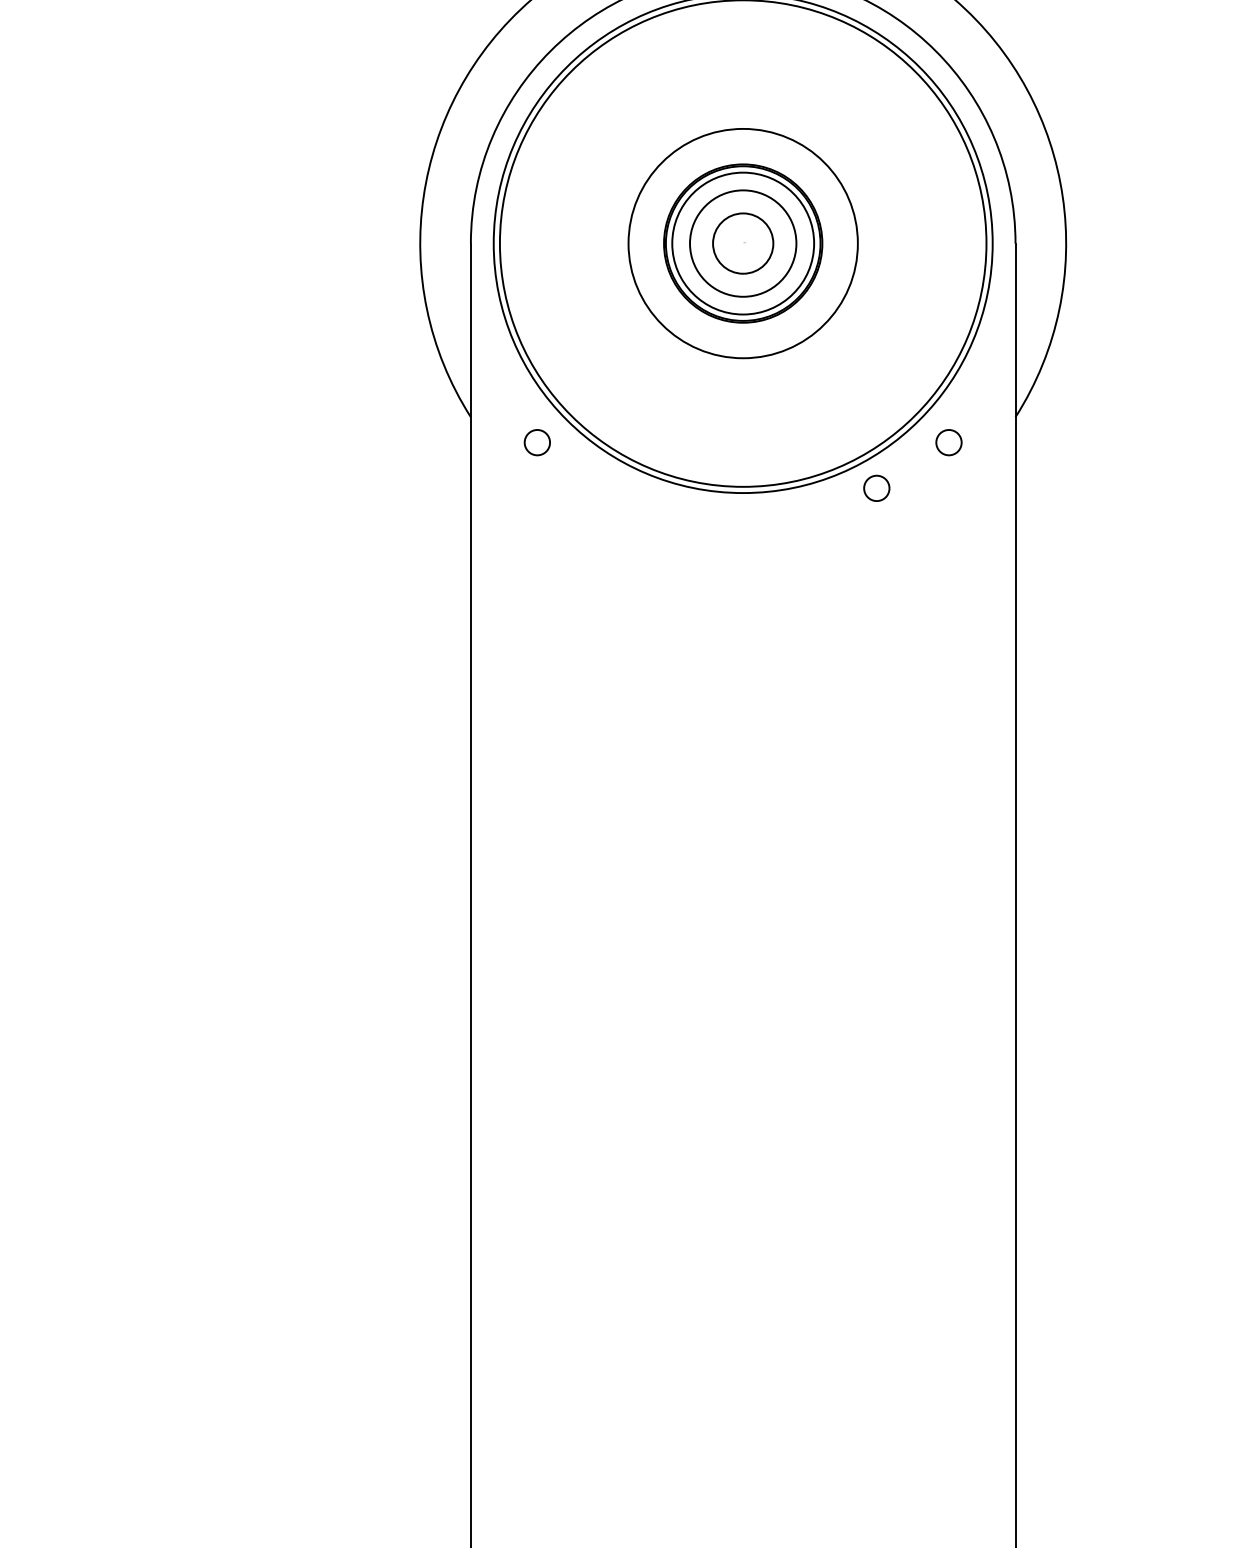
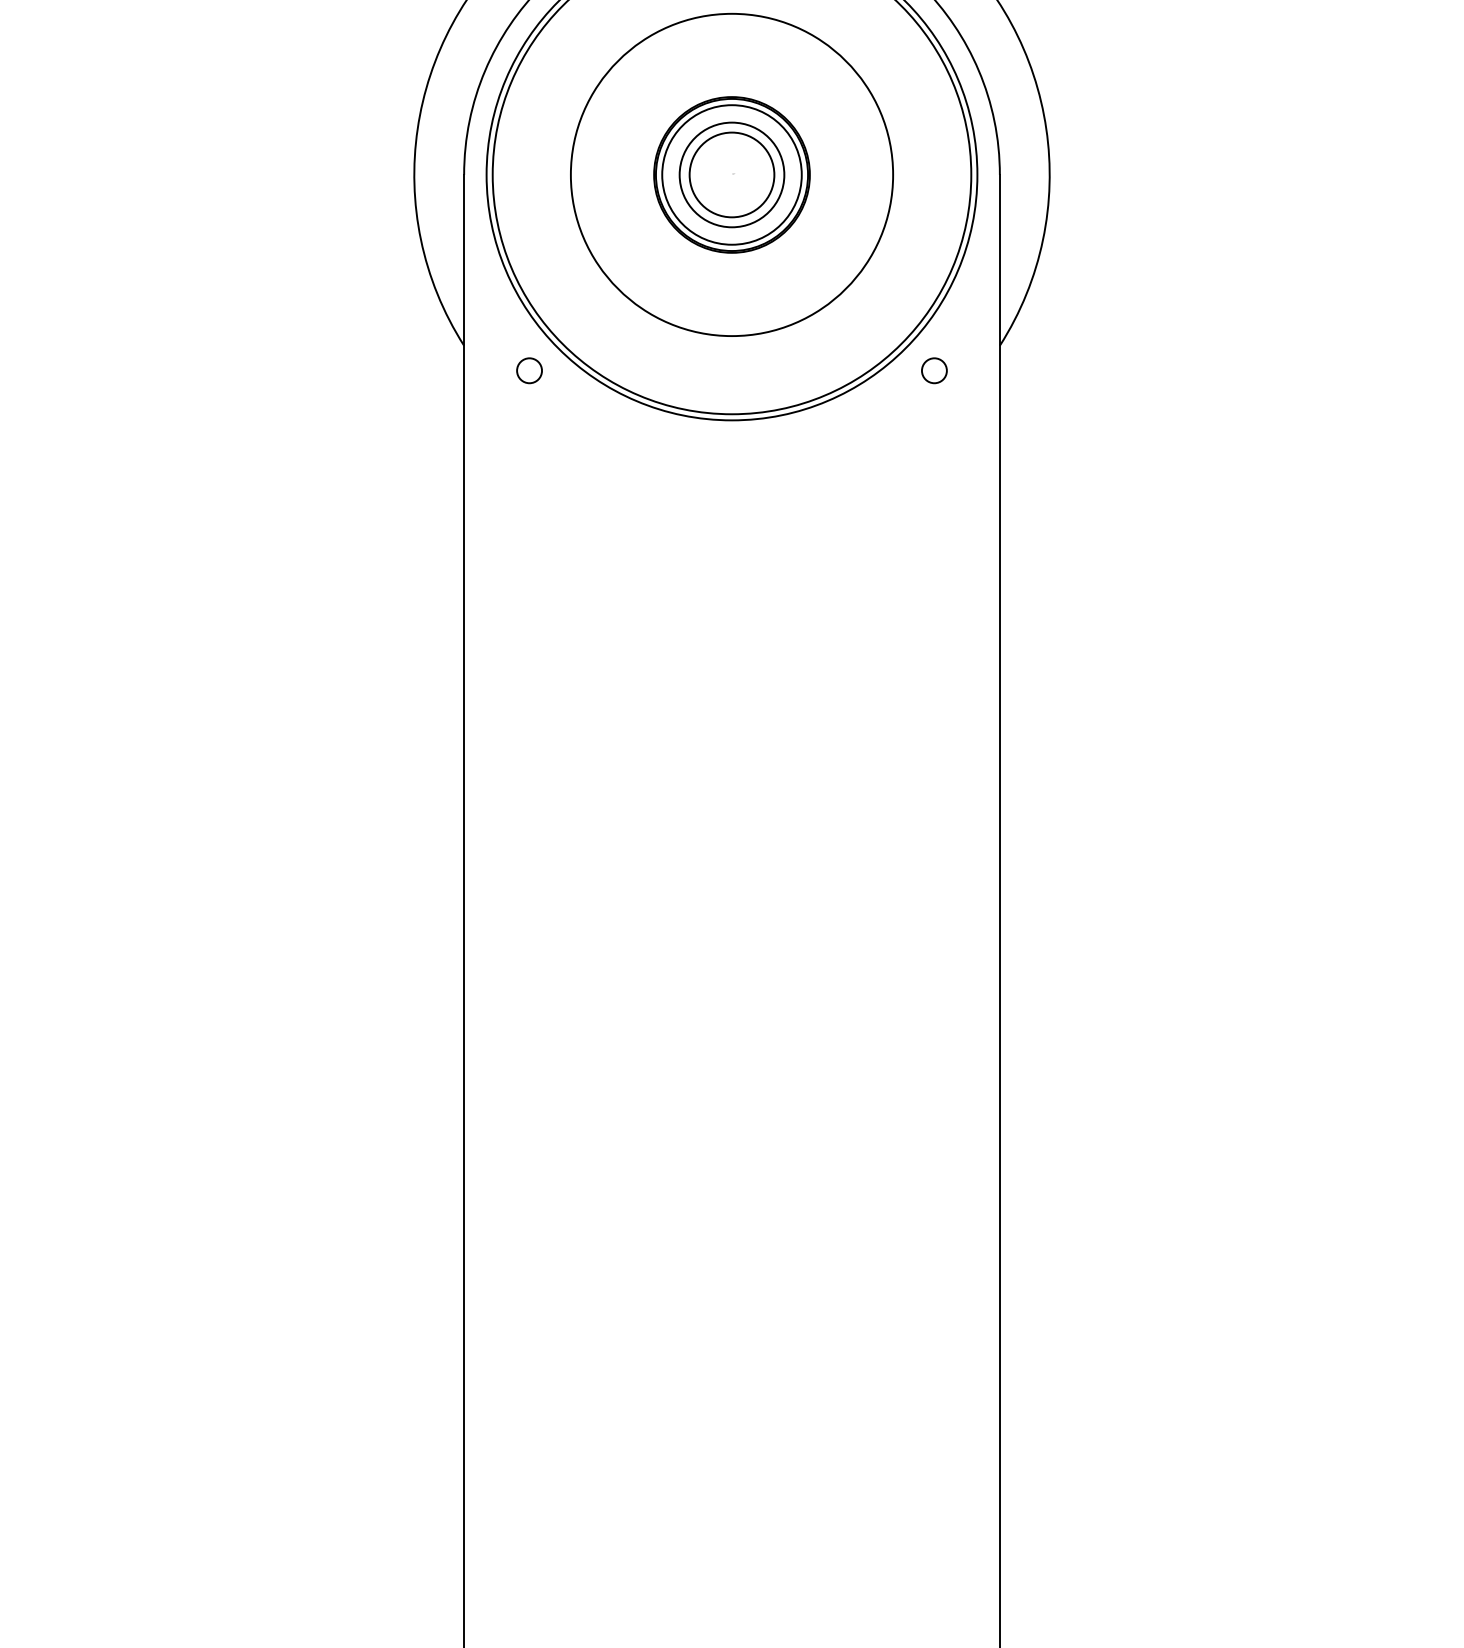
circle: (742, 243) -> (731, 174), size x1.43
circle: (742, 243) -> (731, 174), size x1.43
circle: (876, 488) -> (863, 415), removed

